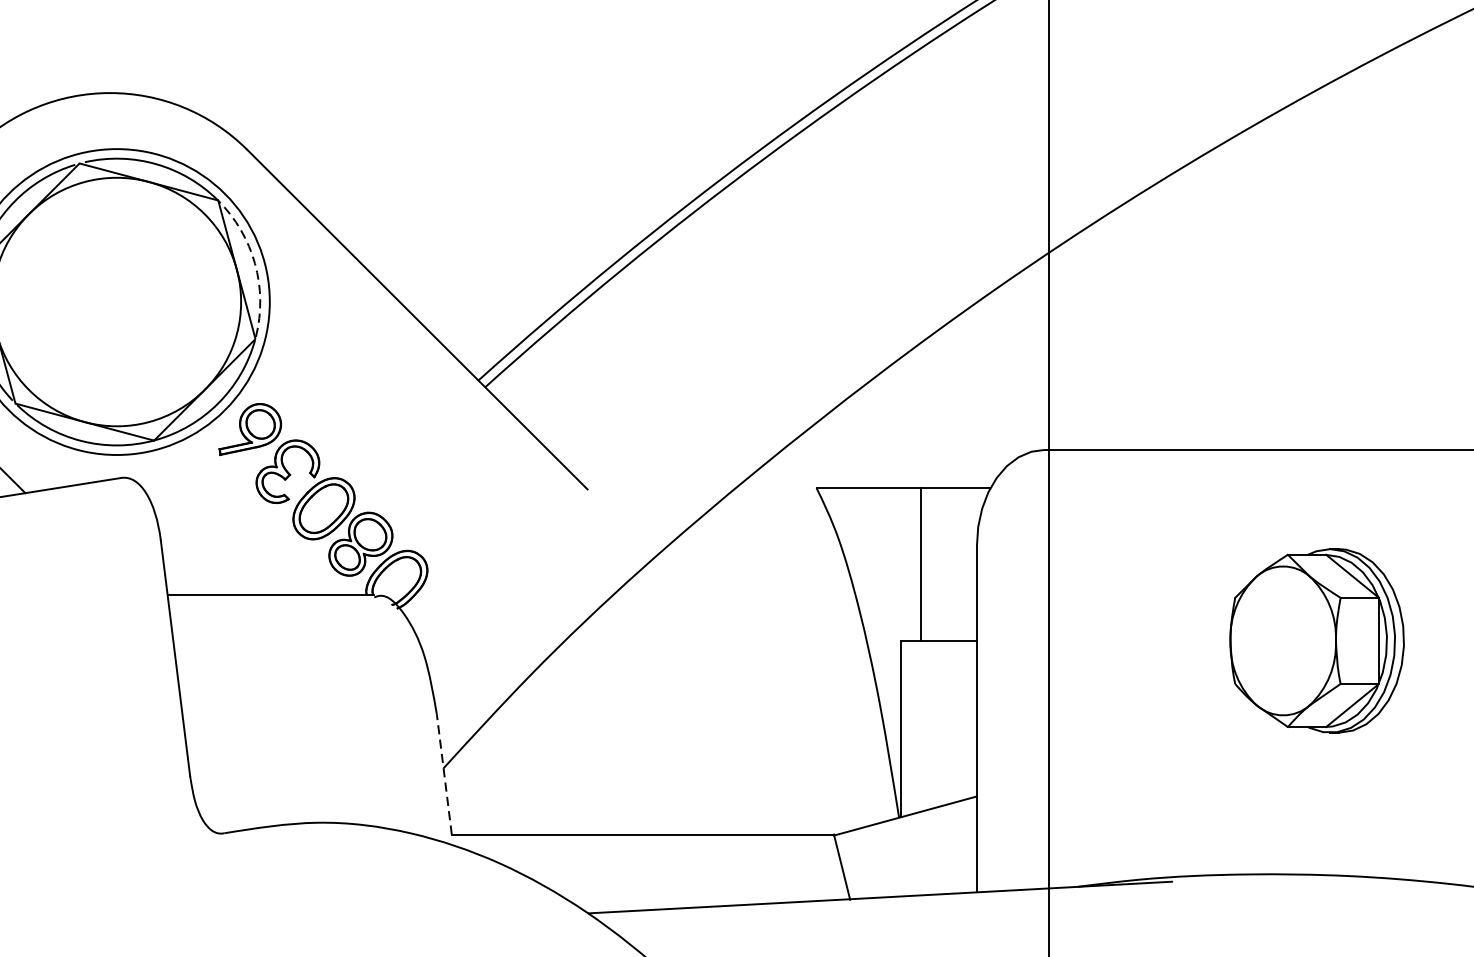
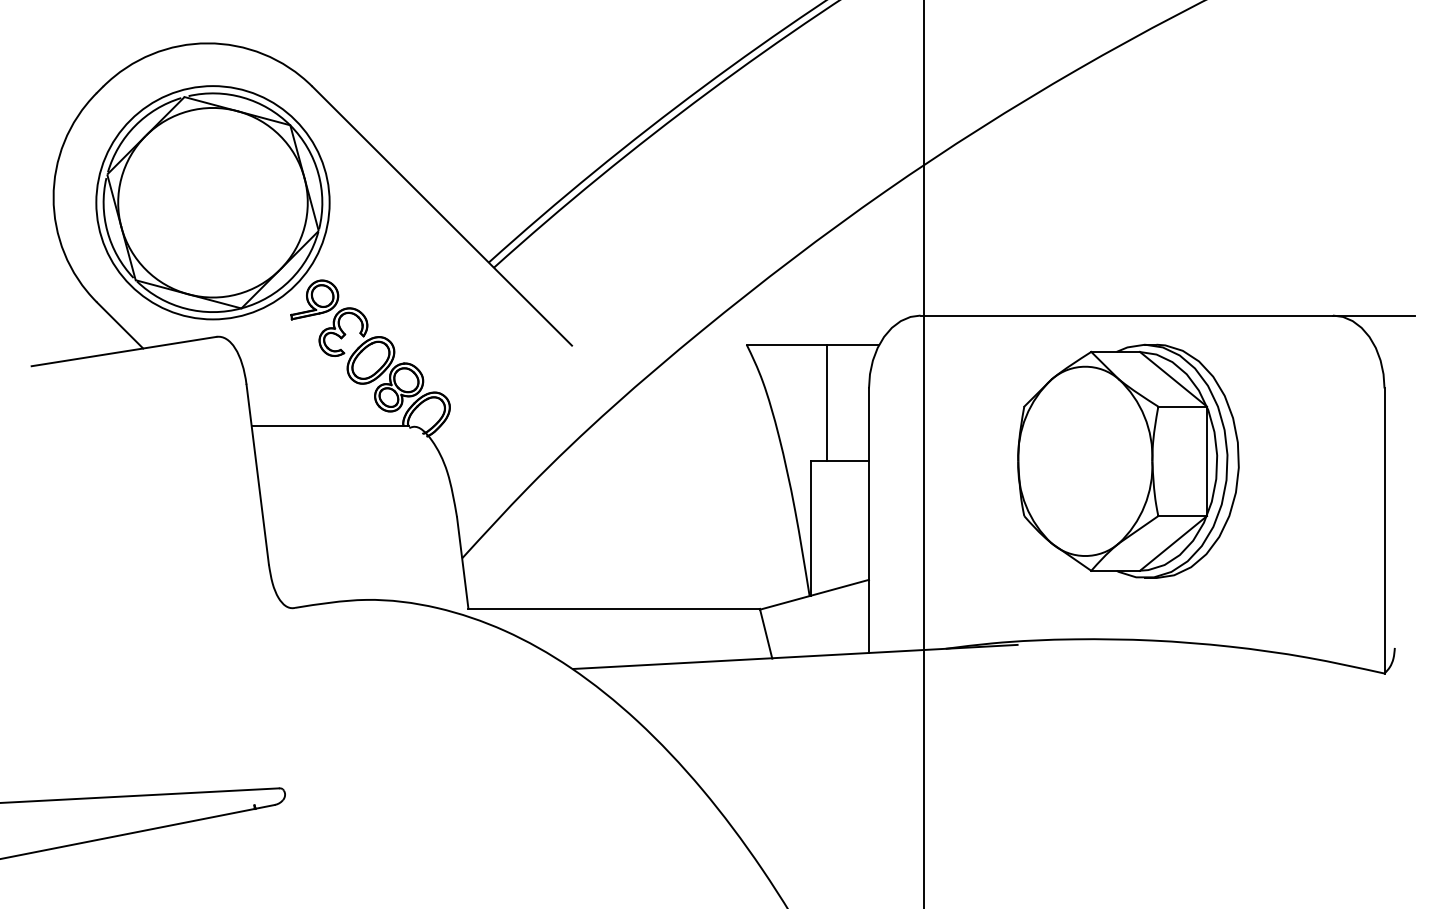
arc: (255, 263) -> (318, 173), dashed -> solid
part: (1317, 639) -> (1128, 460), size x1.67
line: (443, 773) -> (462, 562), dashed -> solid

